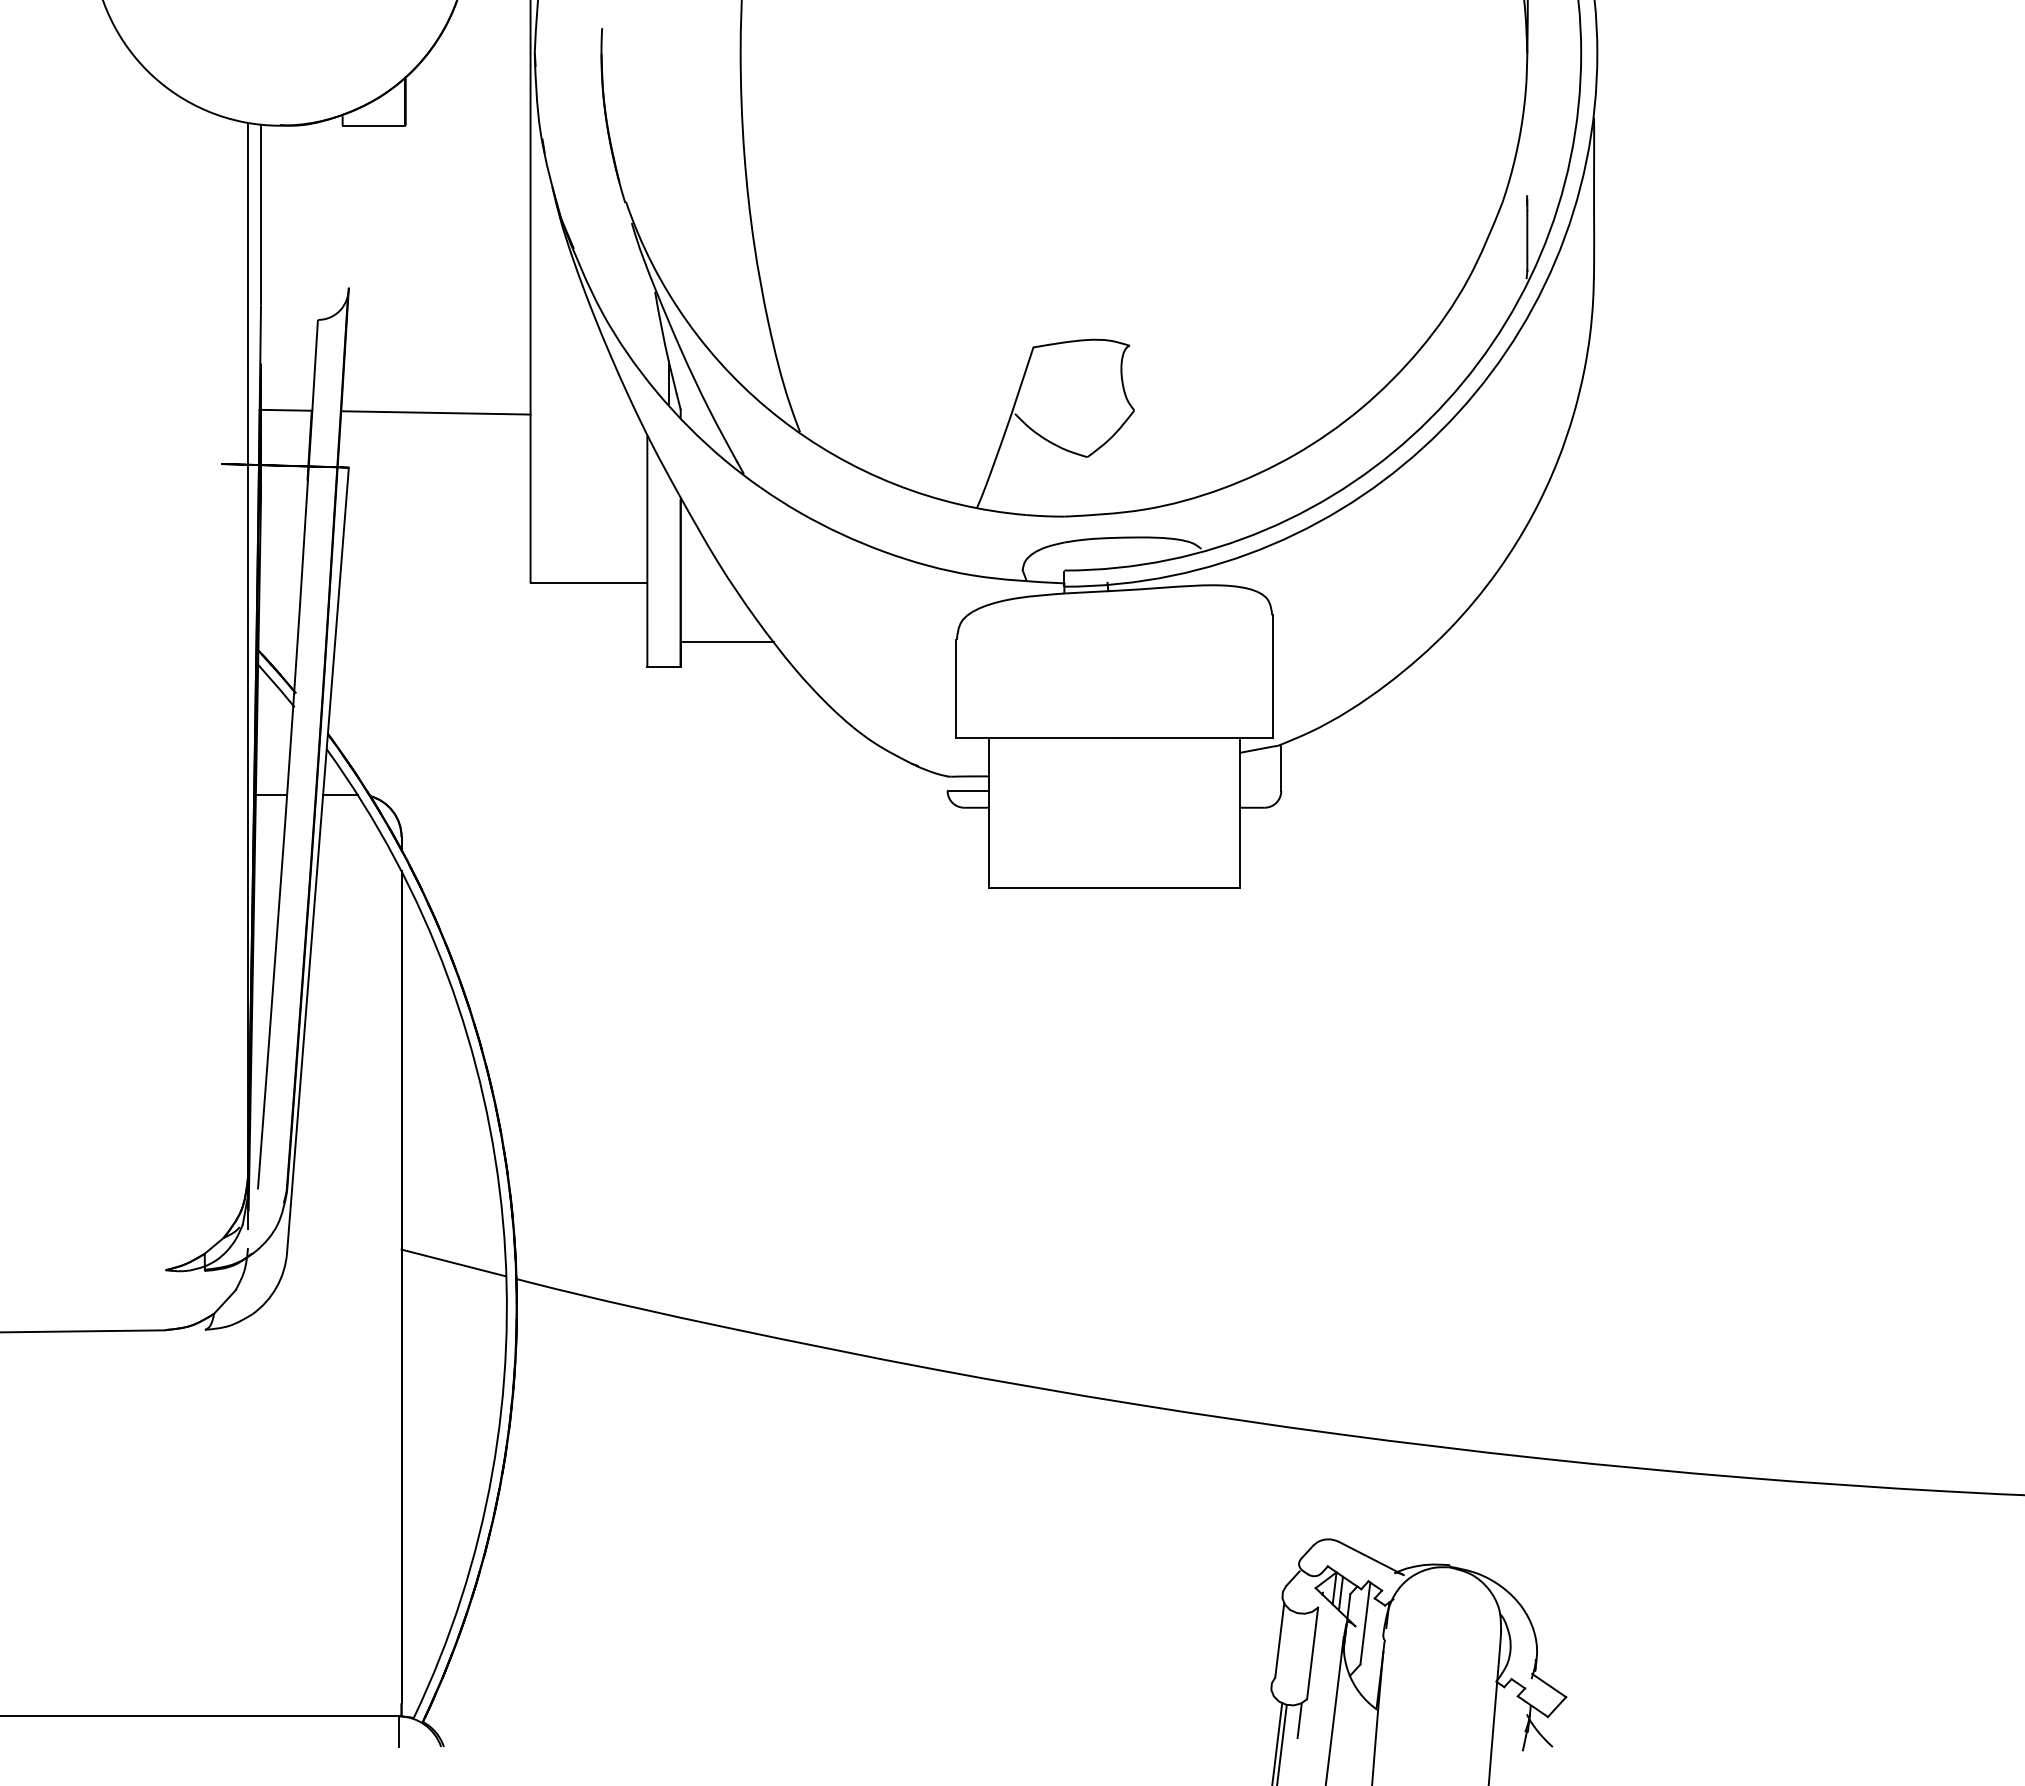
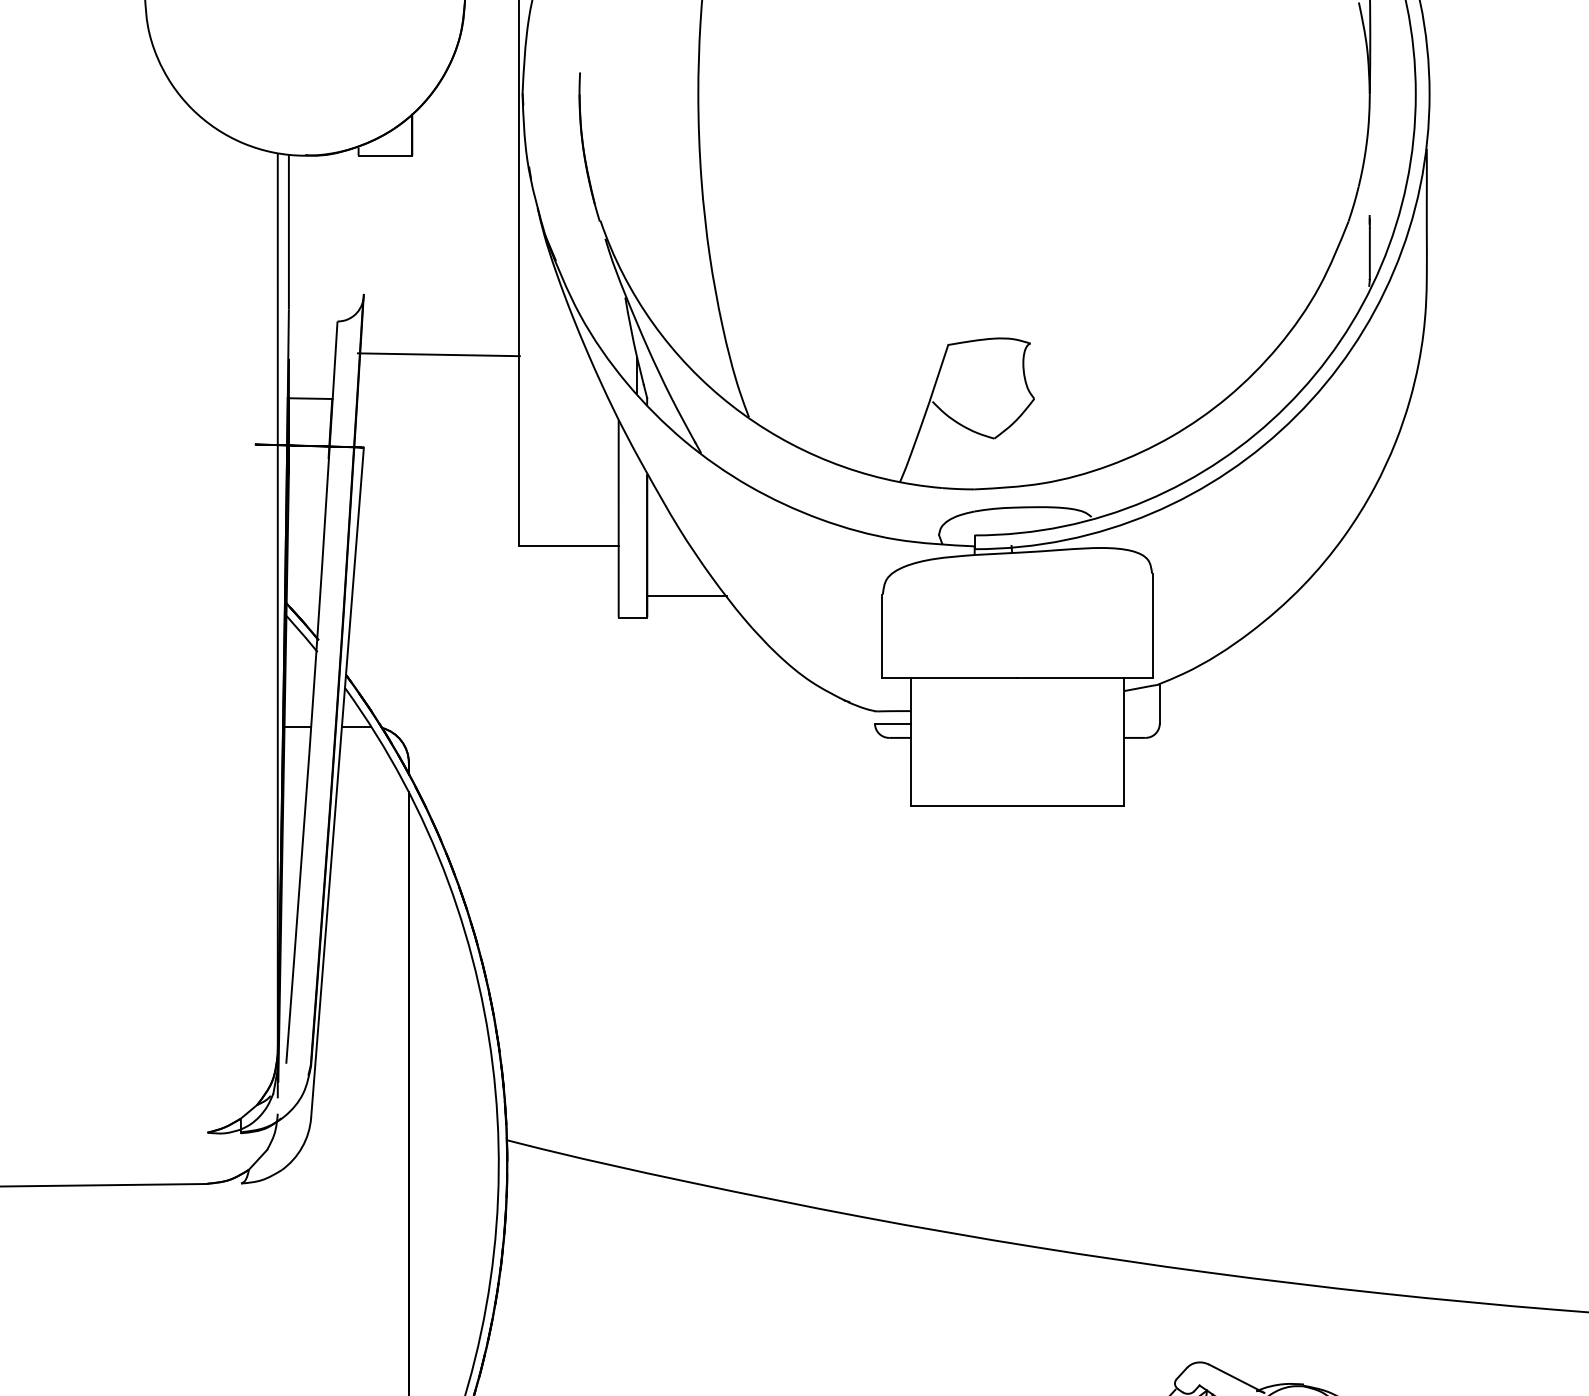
line: (435, 412) -> (438, 354), moved
line: (453, 1262) -> (453, 1126), removed

